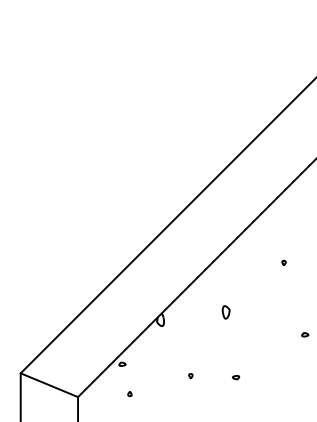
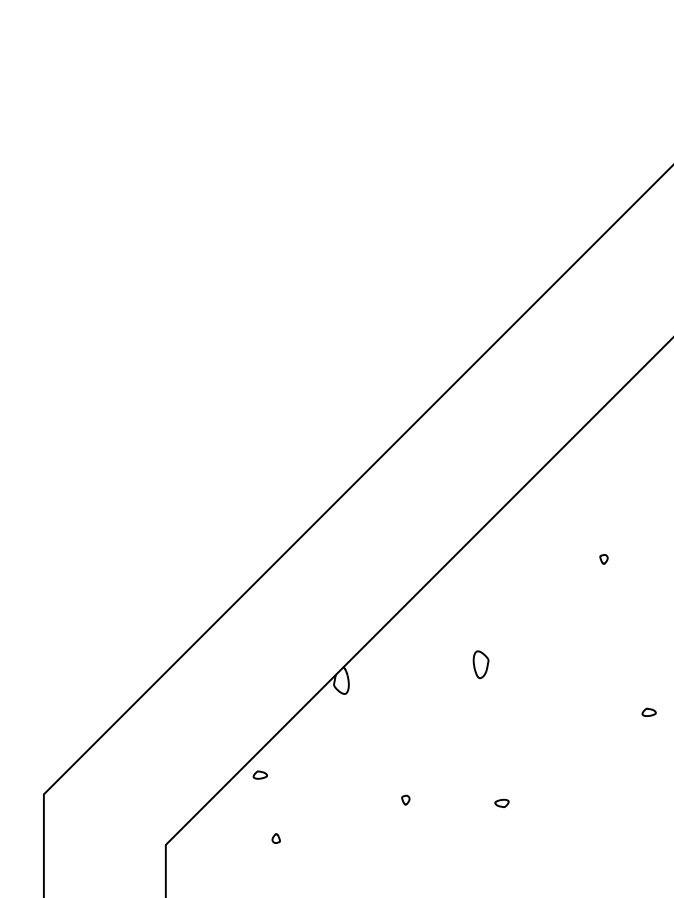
line: (49, 385) -> (105, 820), removed

